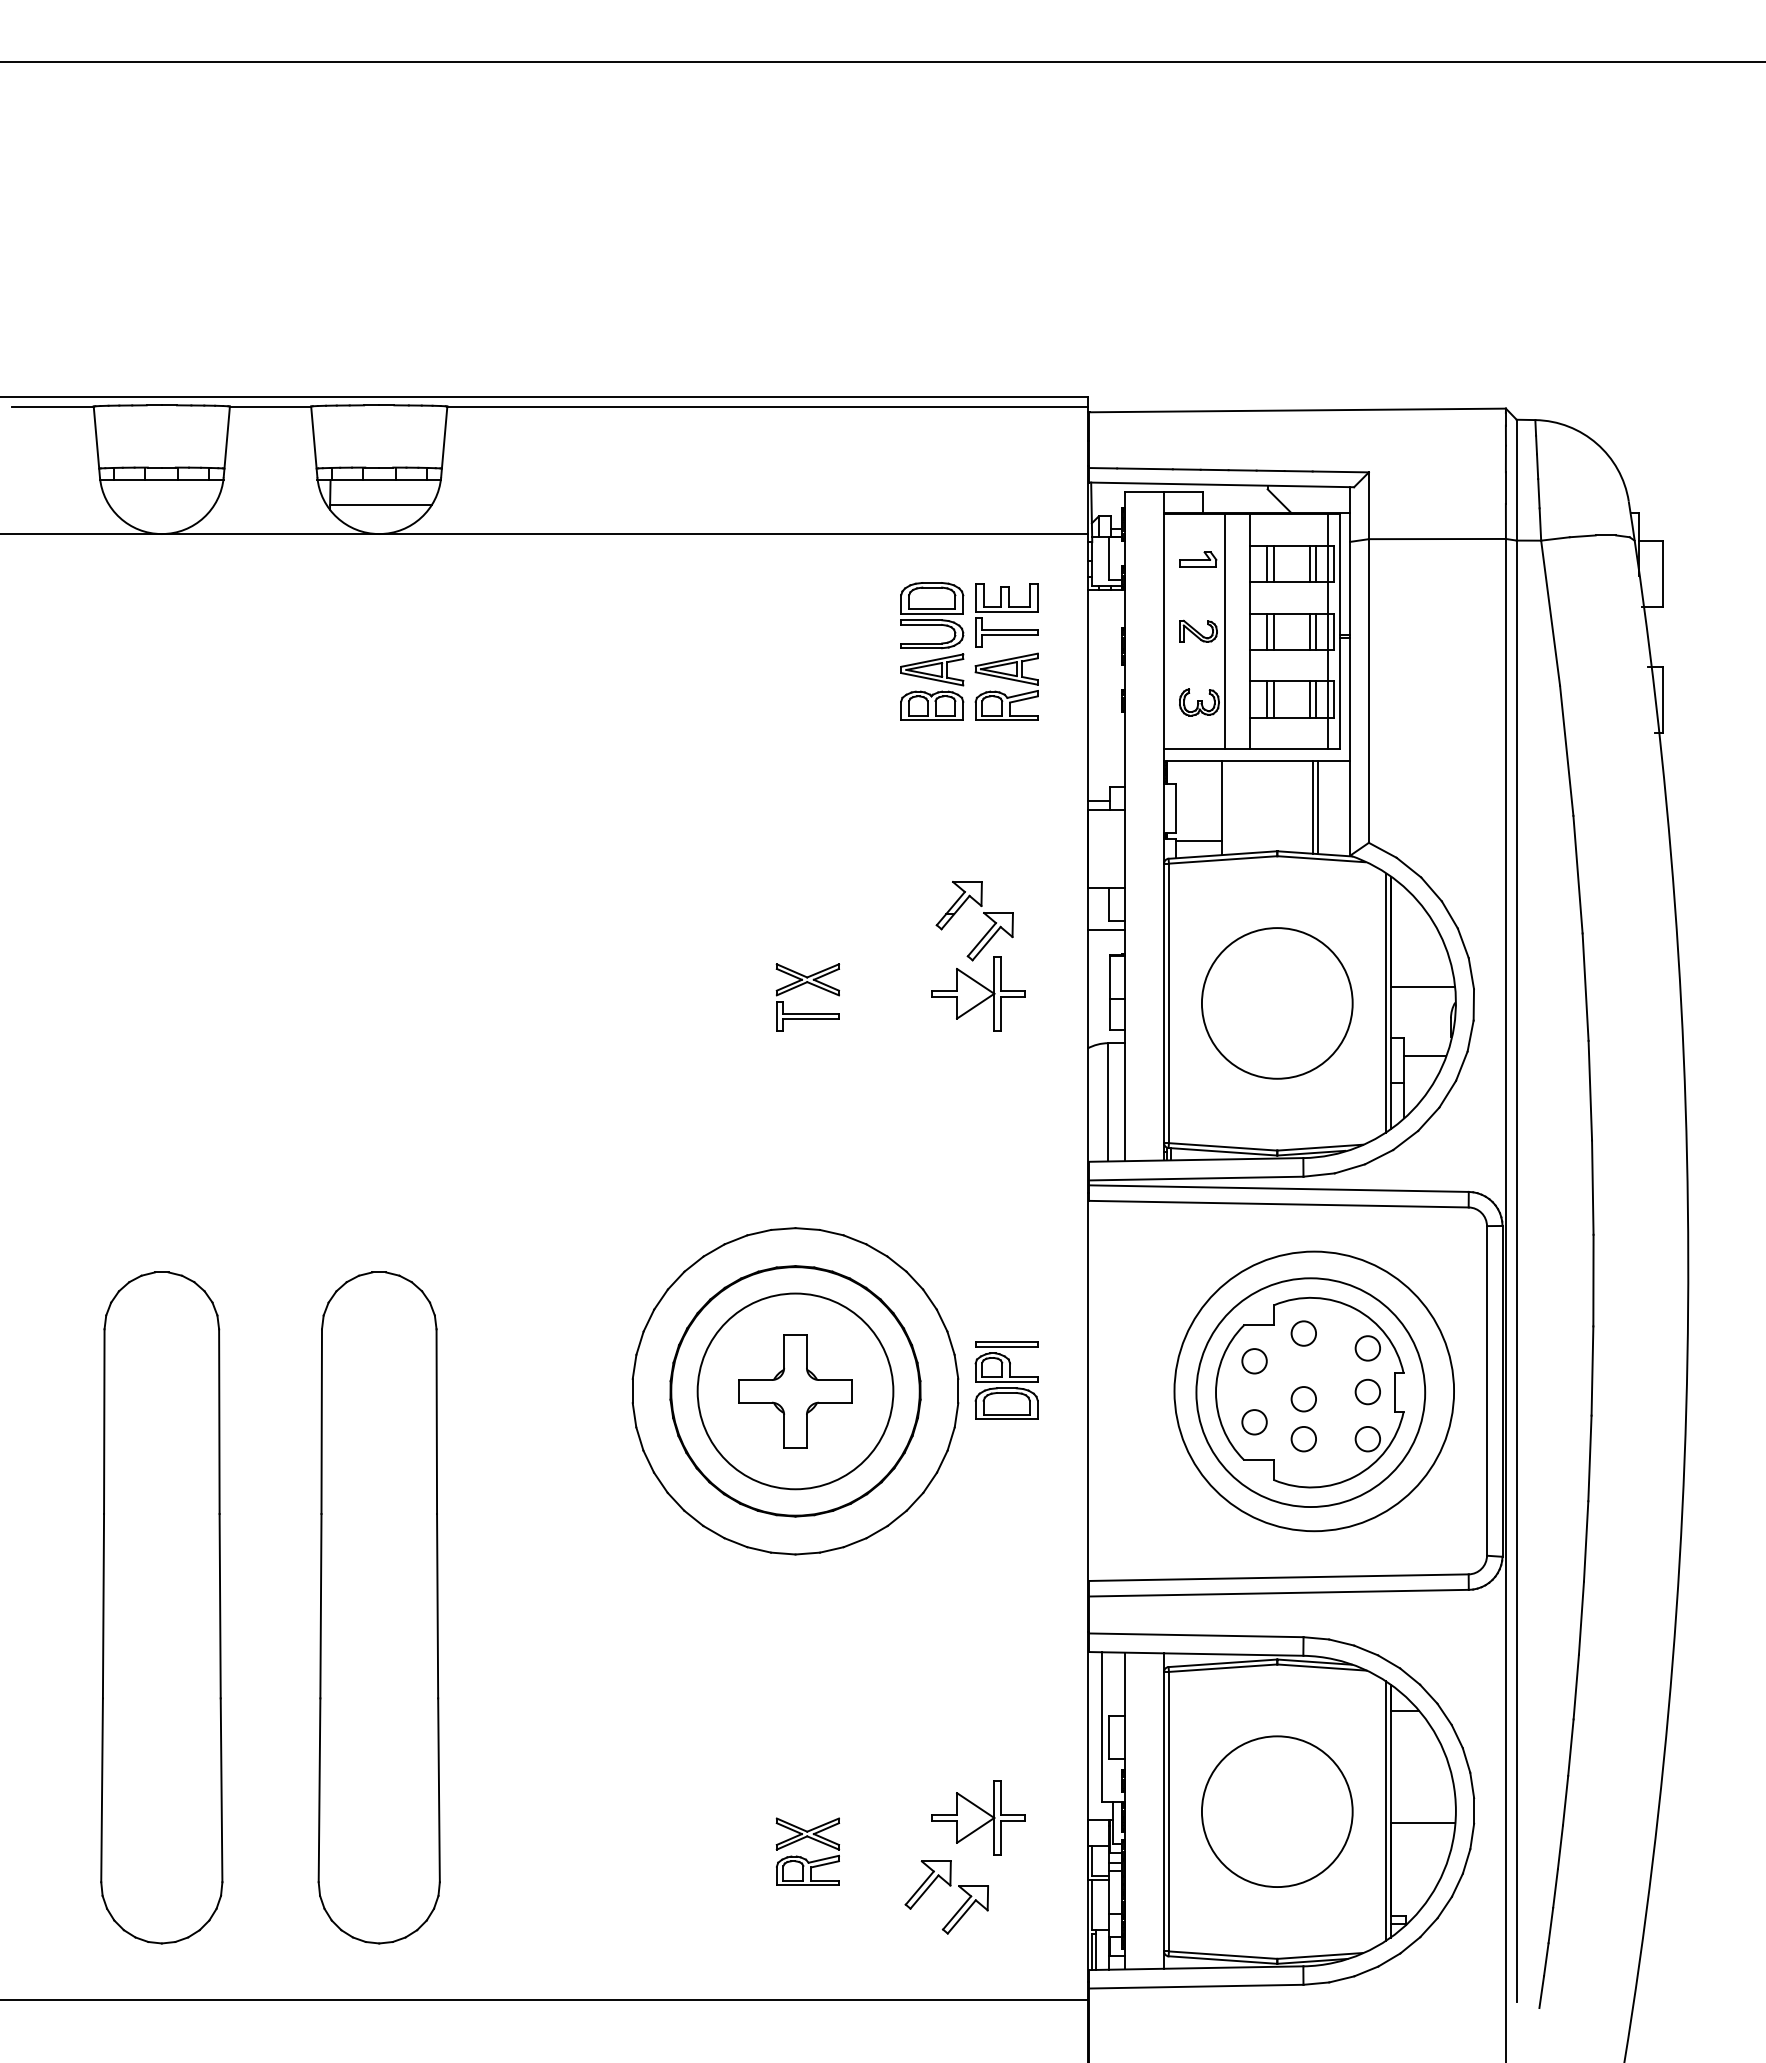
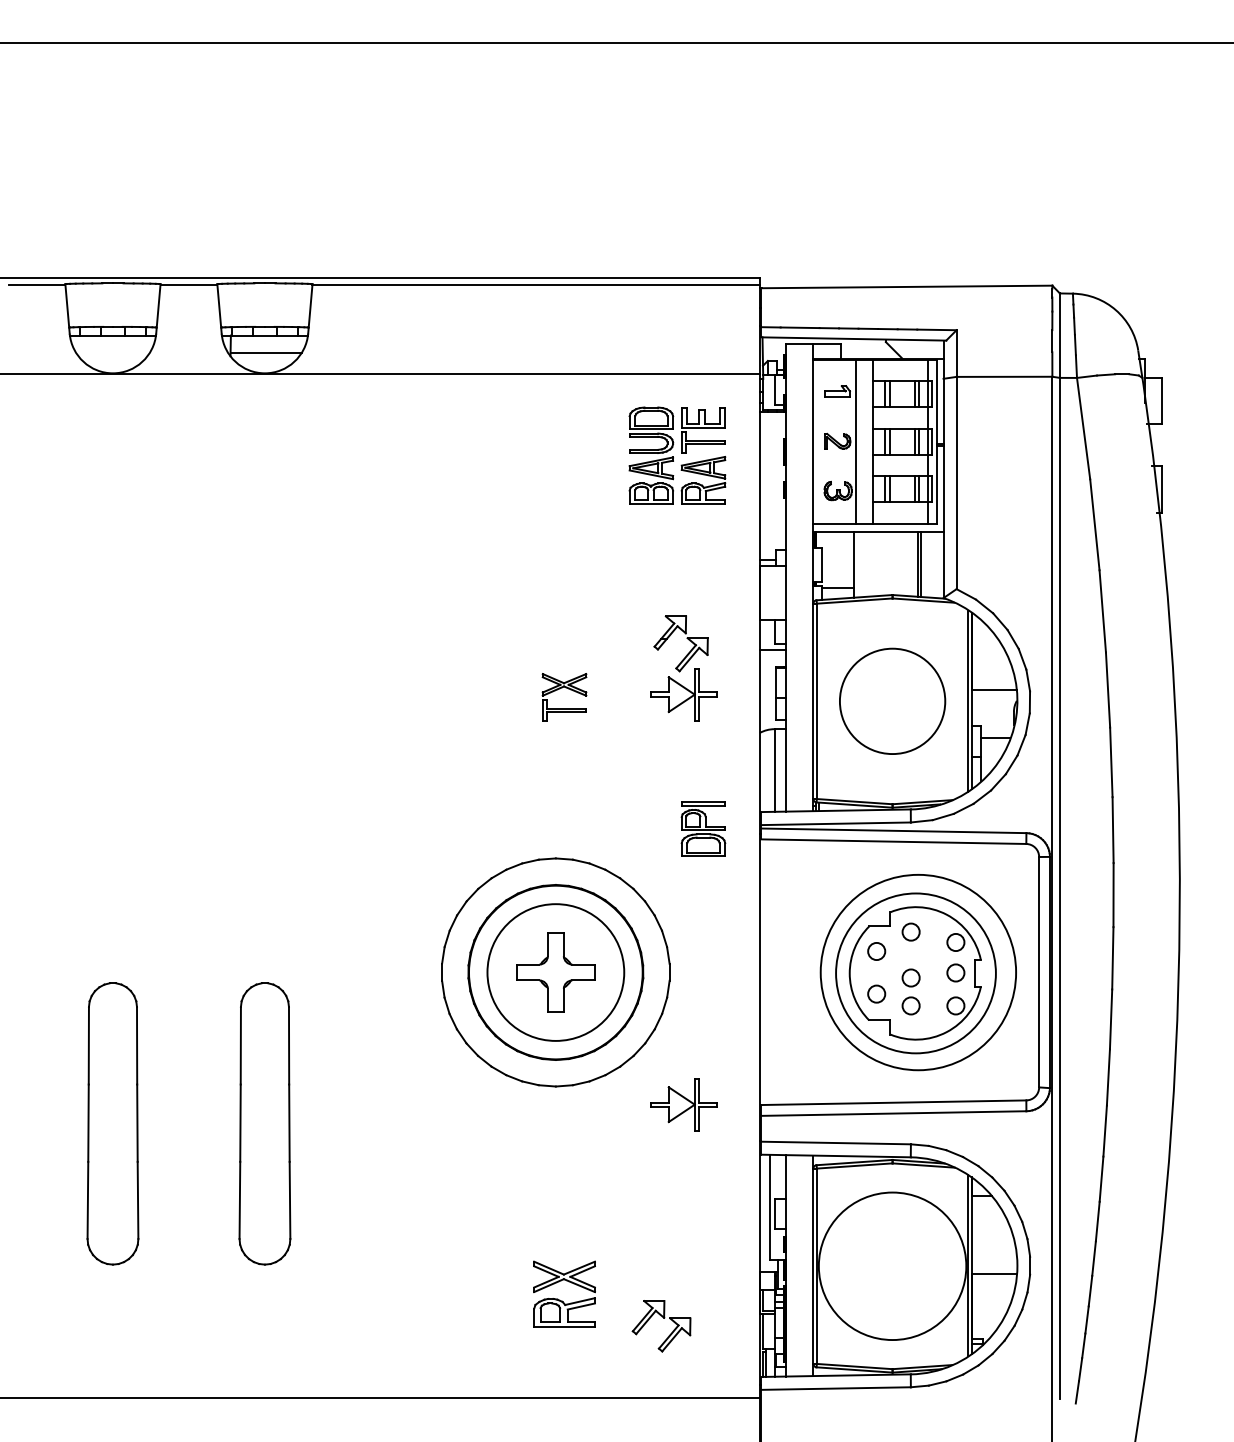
part: (1006, 1379) -> (703, 828), moved
part: (161, 1607) -> (112, 1123), size x0.6
part: (378, 1607) -> (264, 1123), size x0.6
circle: (1277, 1810) -> (892, 1265), size x1.4
part: (978, 1817) -> (683, 1104), moved
part: (807, 1852) -> (564, 1294), size x1.4

